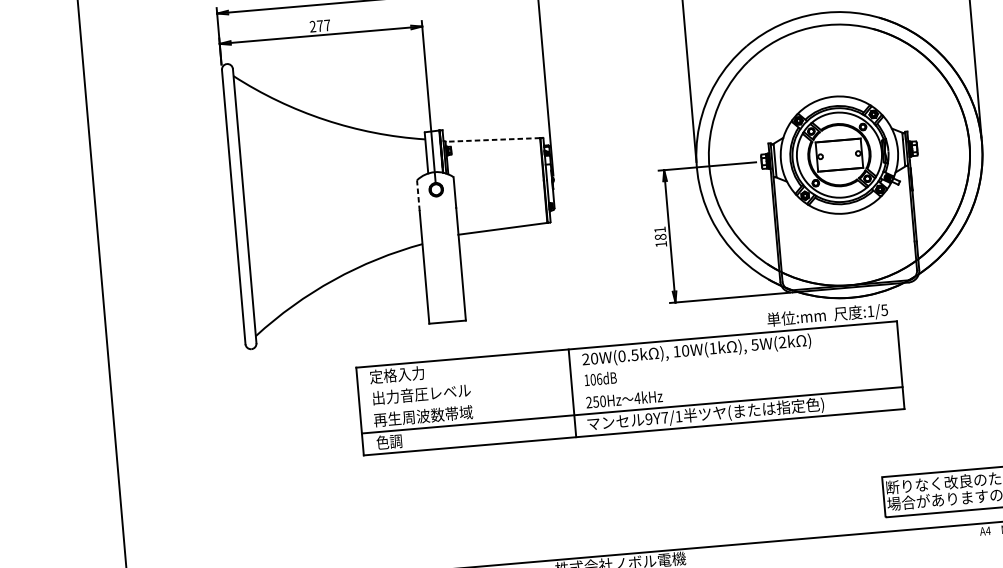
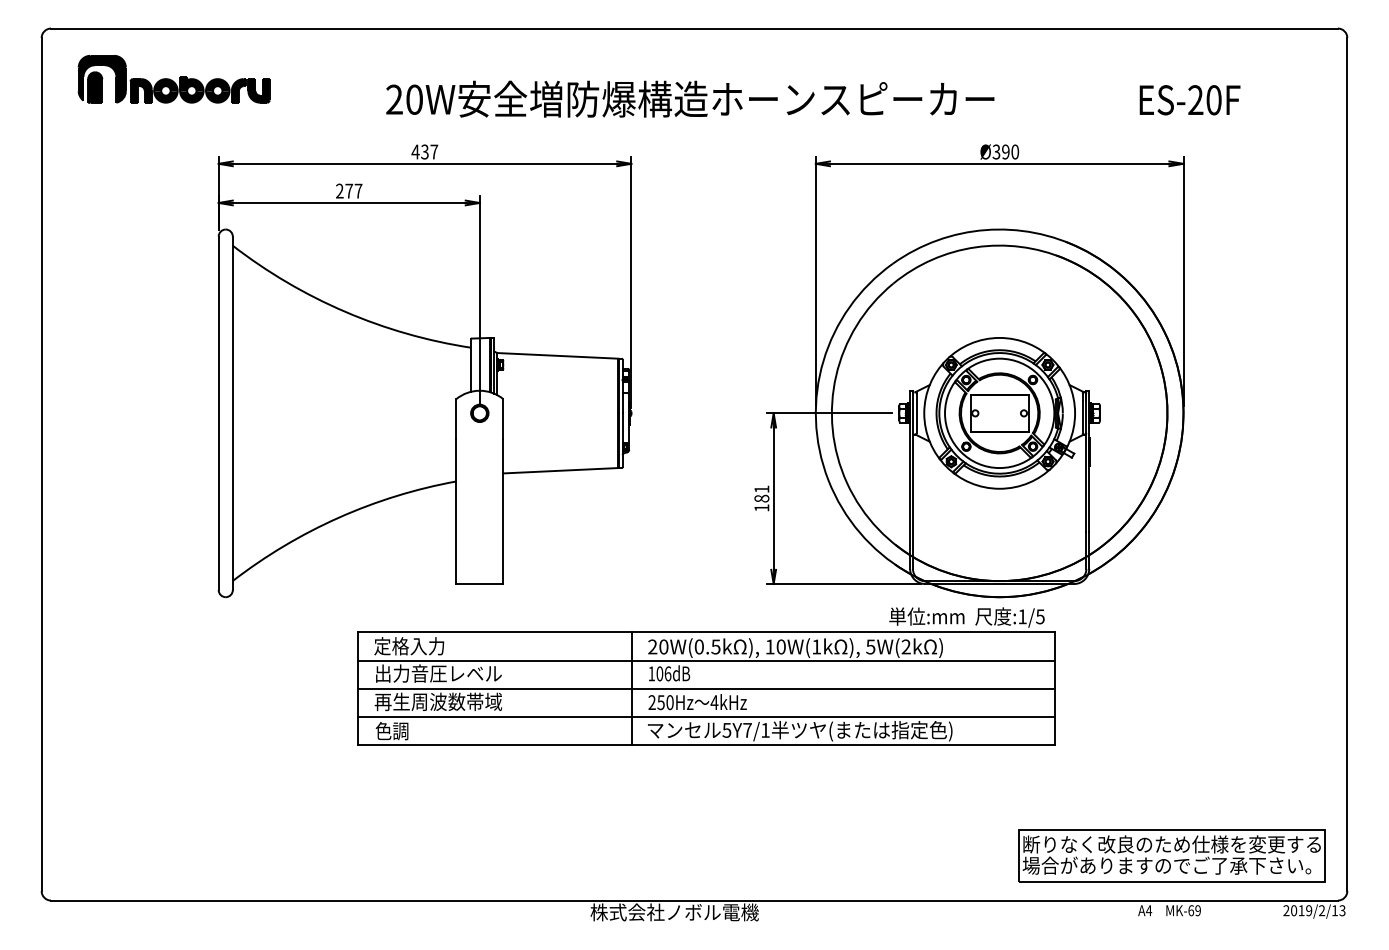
line: (492, 139) -> (557, 355), dashed -> solid
line: (418, 196) -> (456, 419), dashed -> solid
line: (628, 366) -> (706, 660), added
line: (630, 388) -> (706, 688), added
text: (648, 418) -> (726, 729), 9Y7/1 -> 5Y7/1

